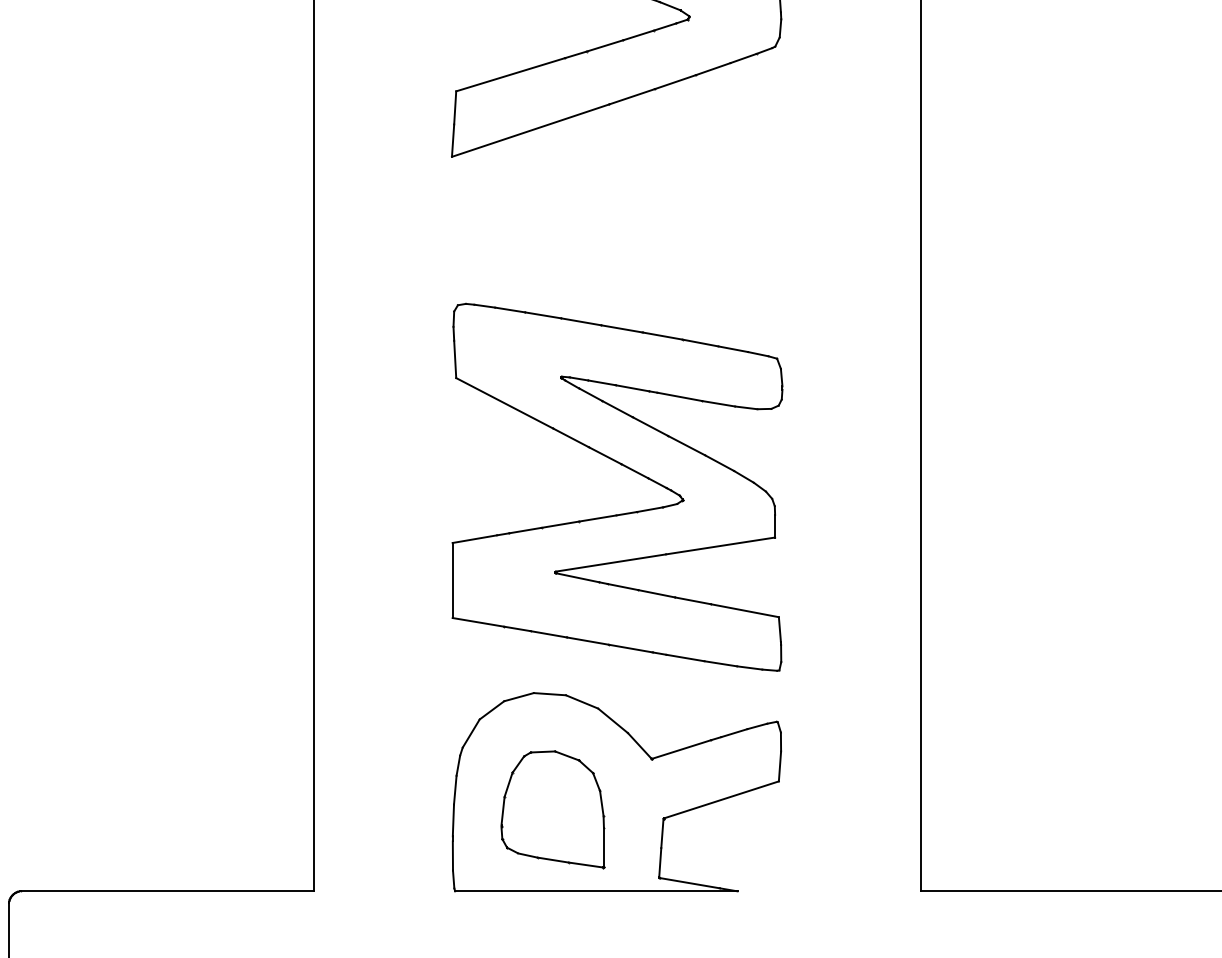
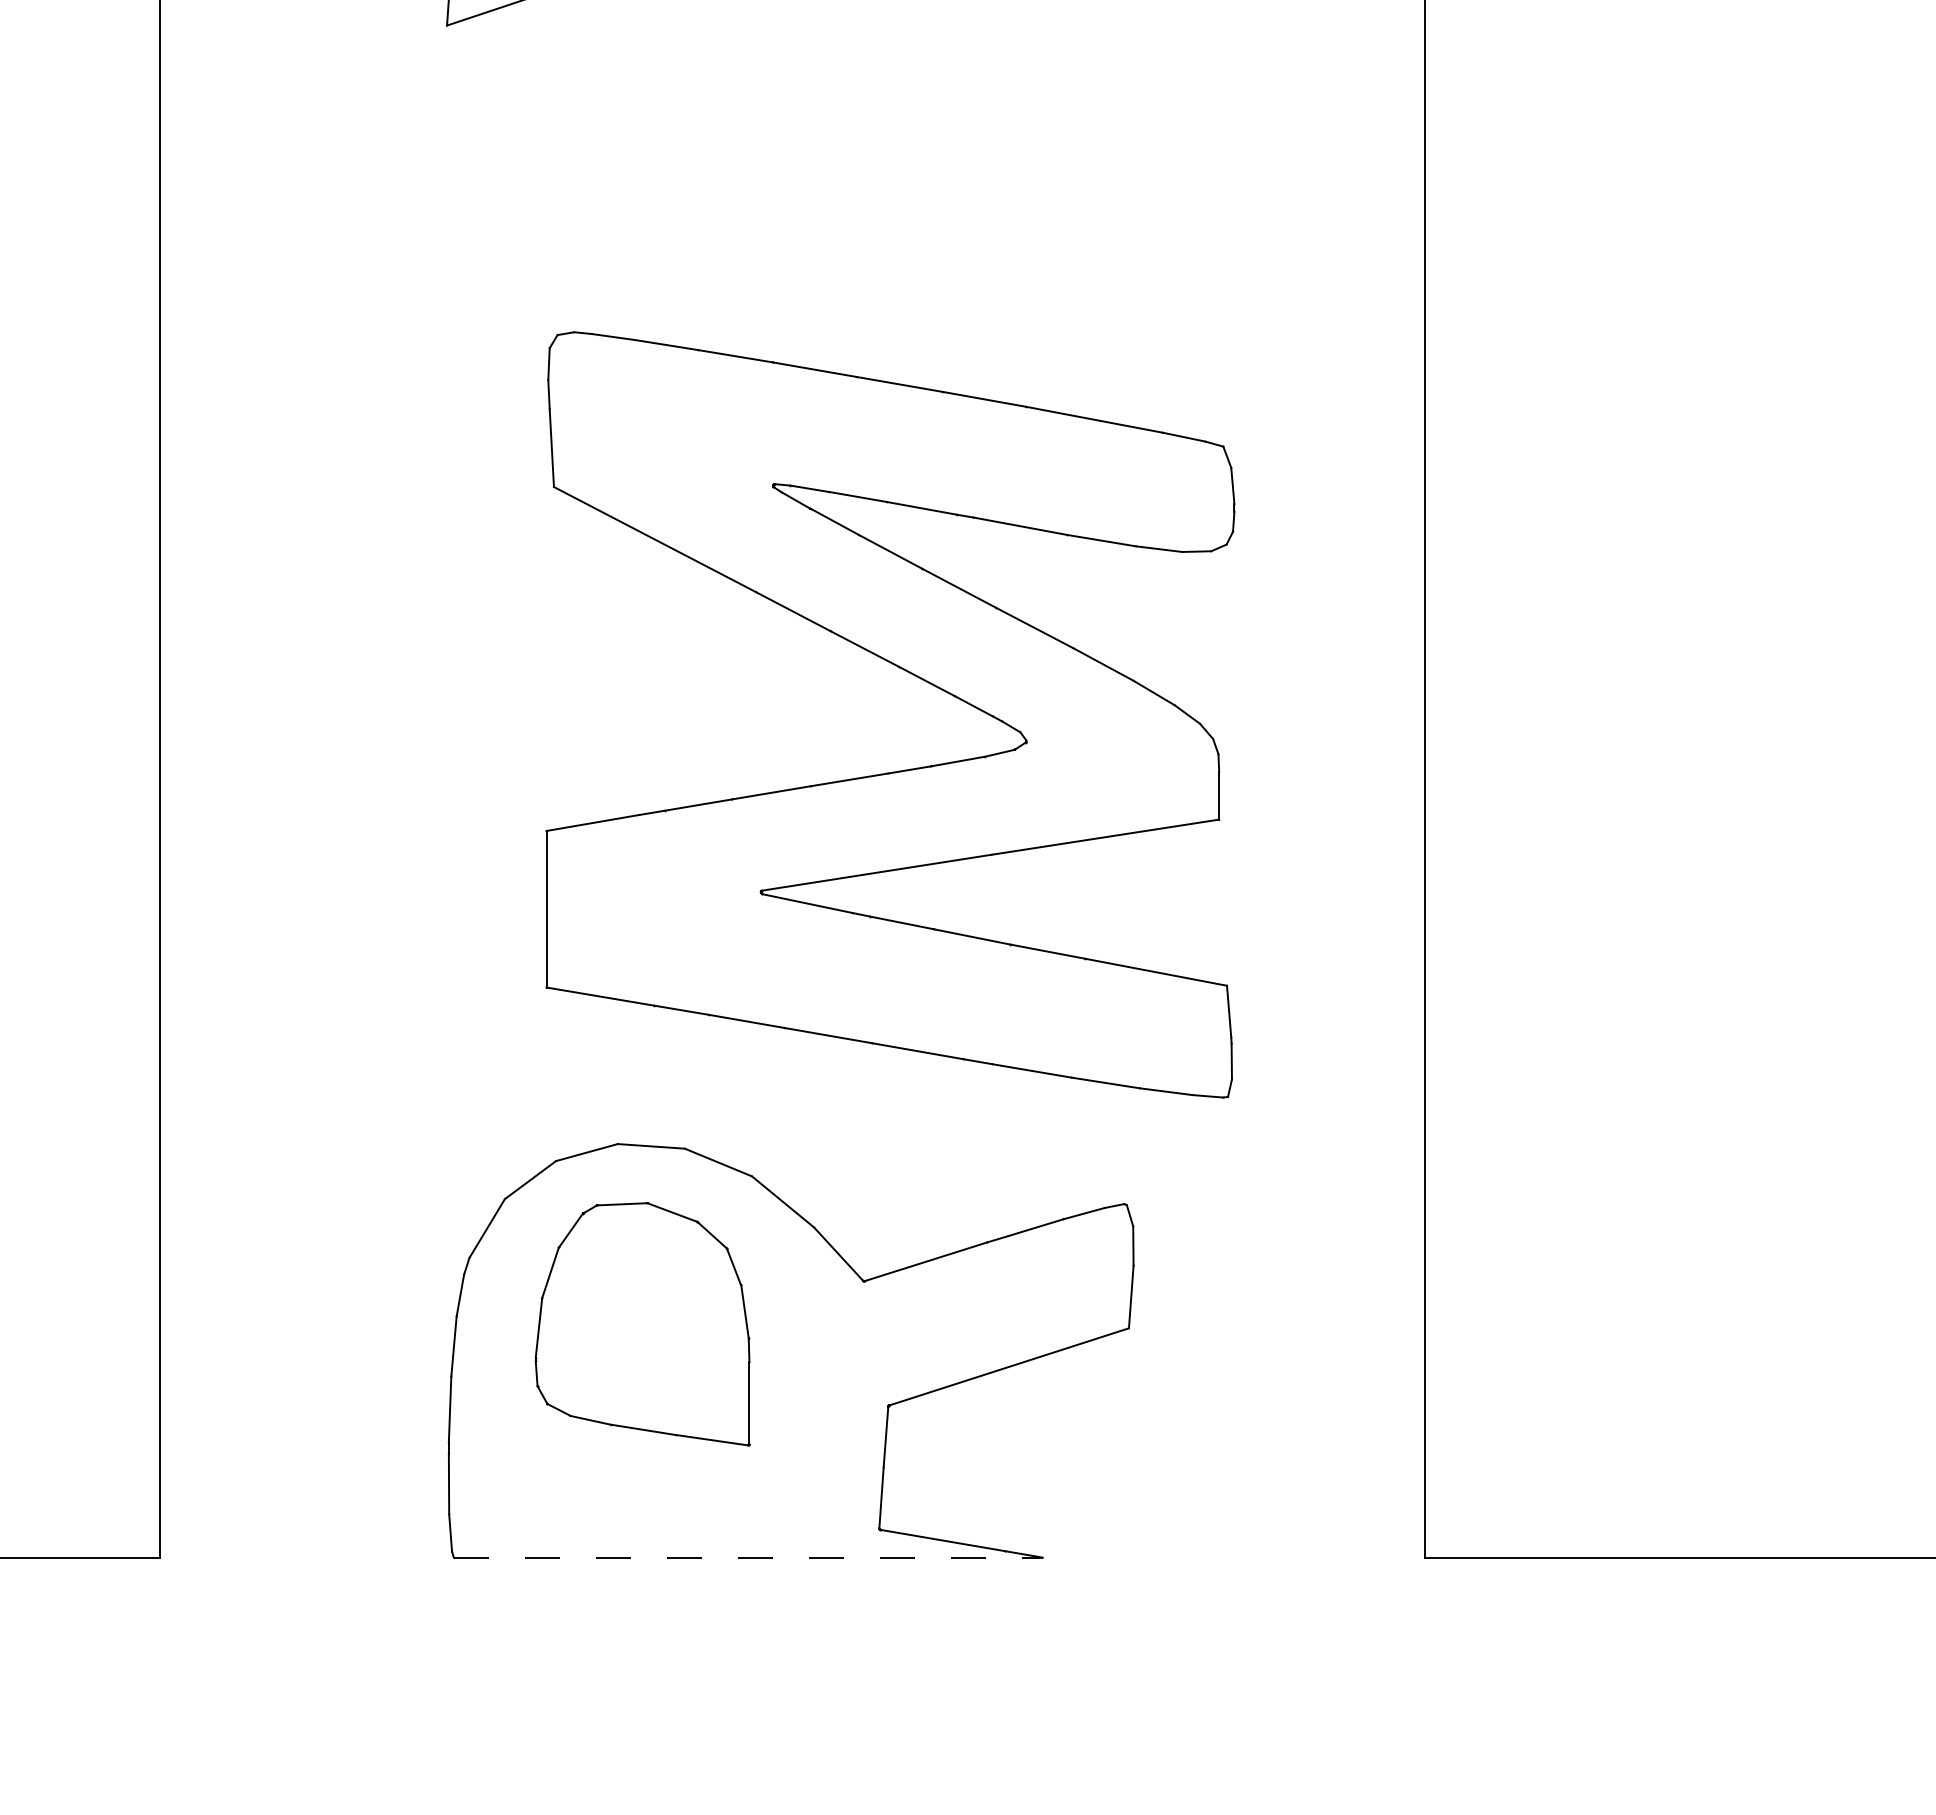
part: (627, 468) -> (911, 675), moved
part: (552, 809) -> (642, 1324), moved
line: (596, 891) -> (748, 1557), solid -> dashed

